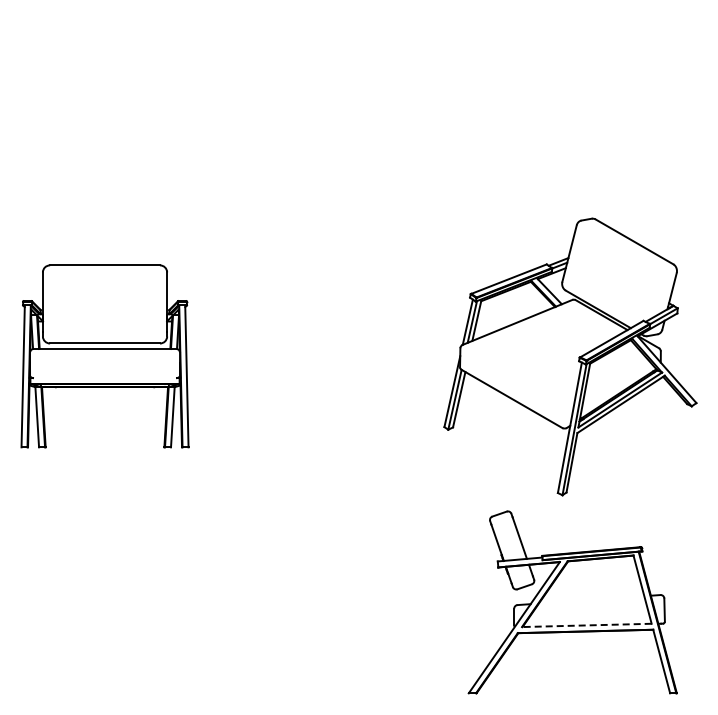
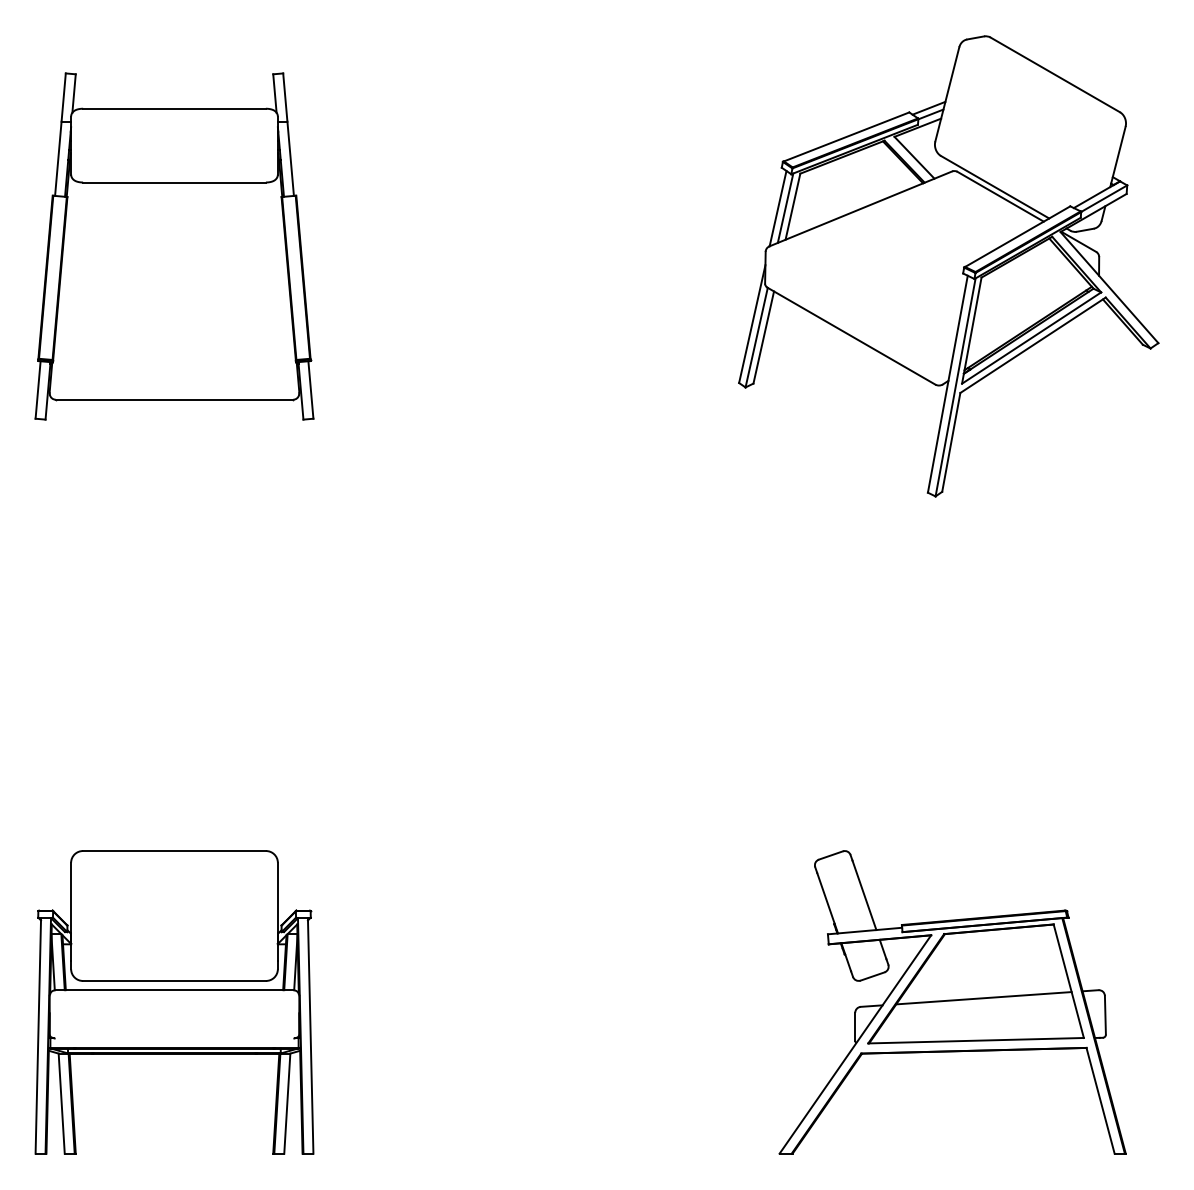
part: (104, 147) -> (173, 245), added
part: (104, 356) -> (173, 1002), moved
part: (570, 356) -> (948, 265), moved
line: (591, 599) -> (983, 997), added
line: (586, 625) -> (975, 1040), dashed -> solid

